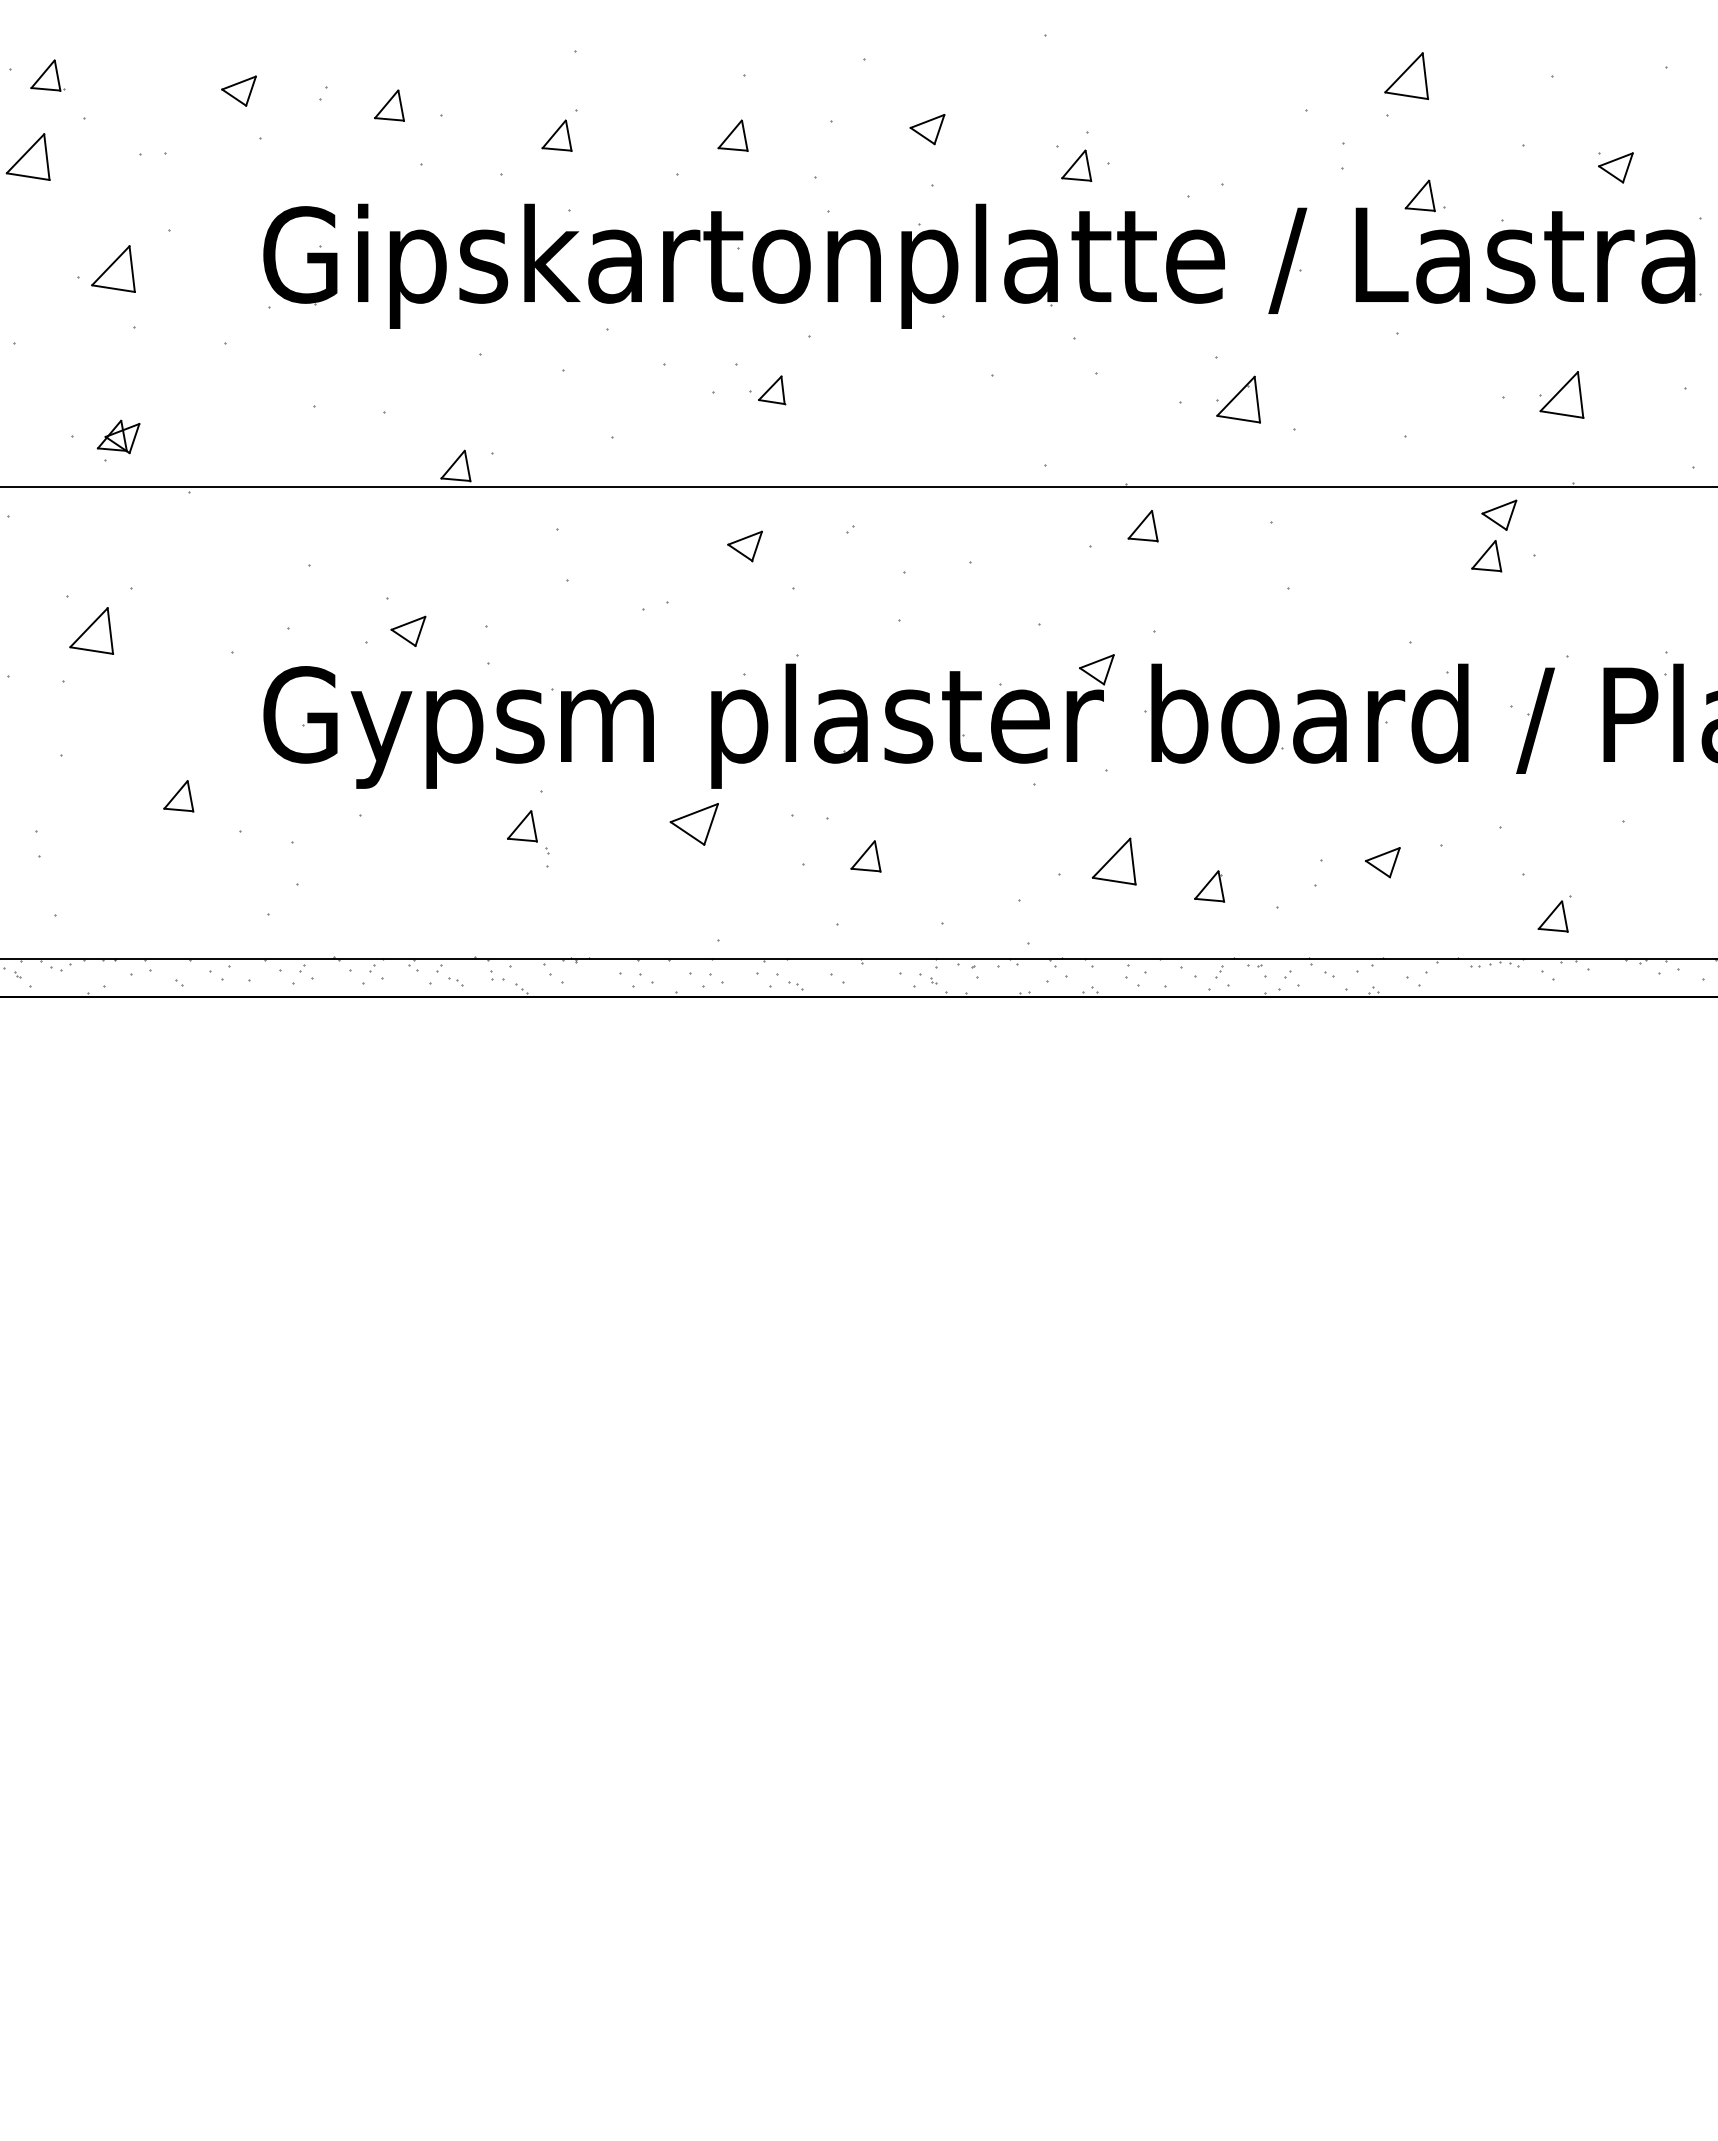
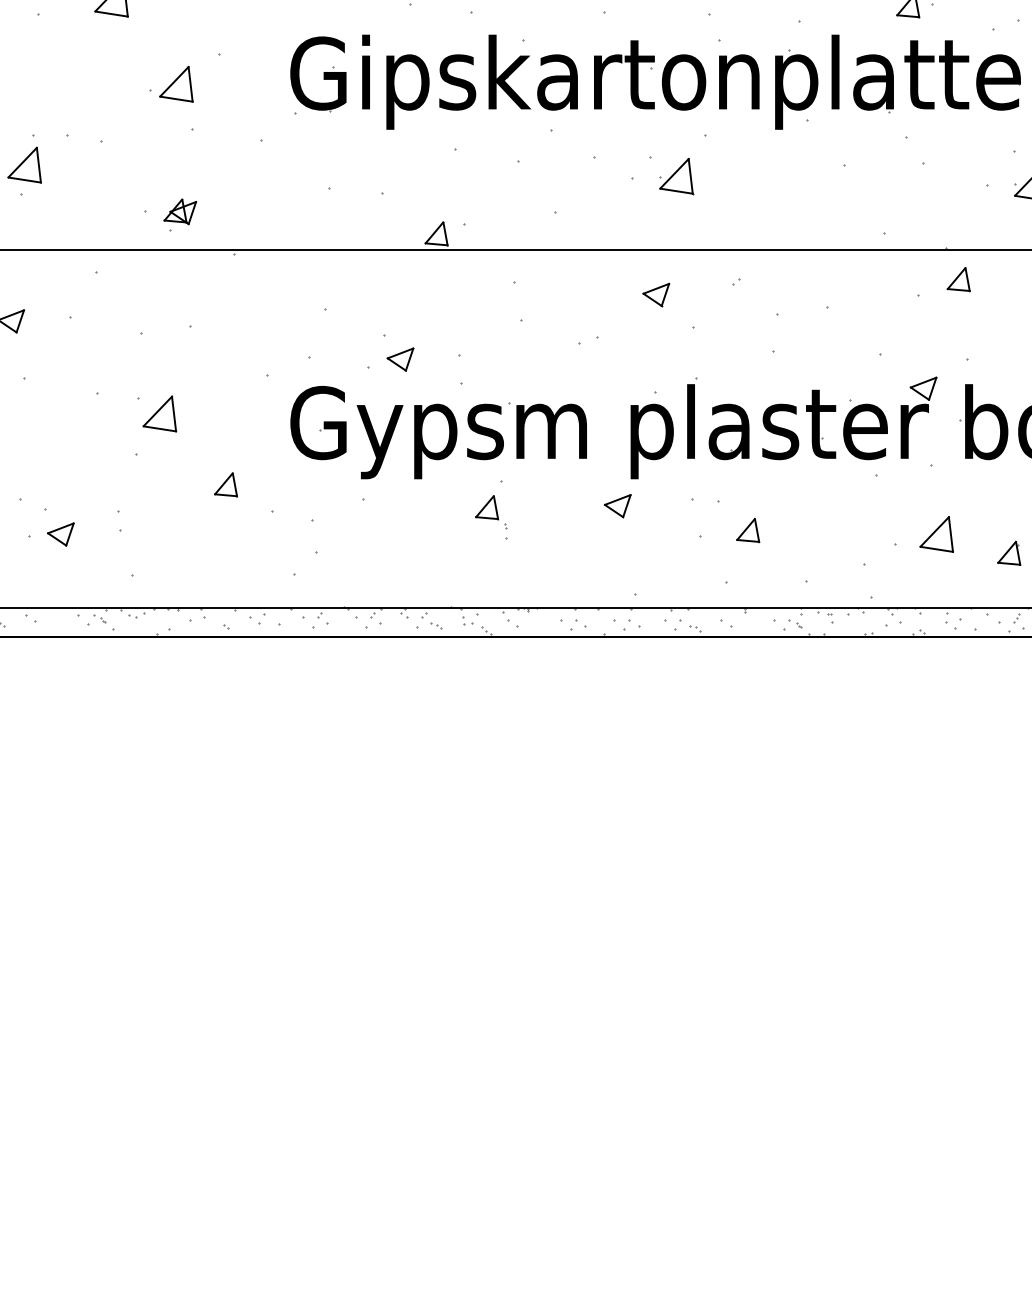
part: (771, 390) -> (676, 176), size x1.67
part: (91, 630) -> (159, 413), moved
part: (694, 823) -> (617, 505), size x0.71

